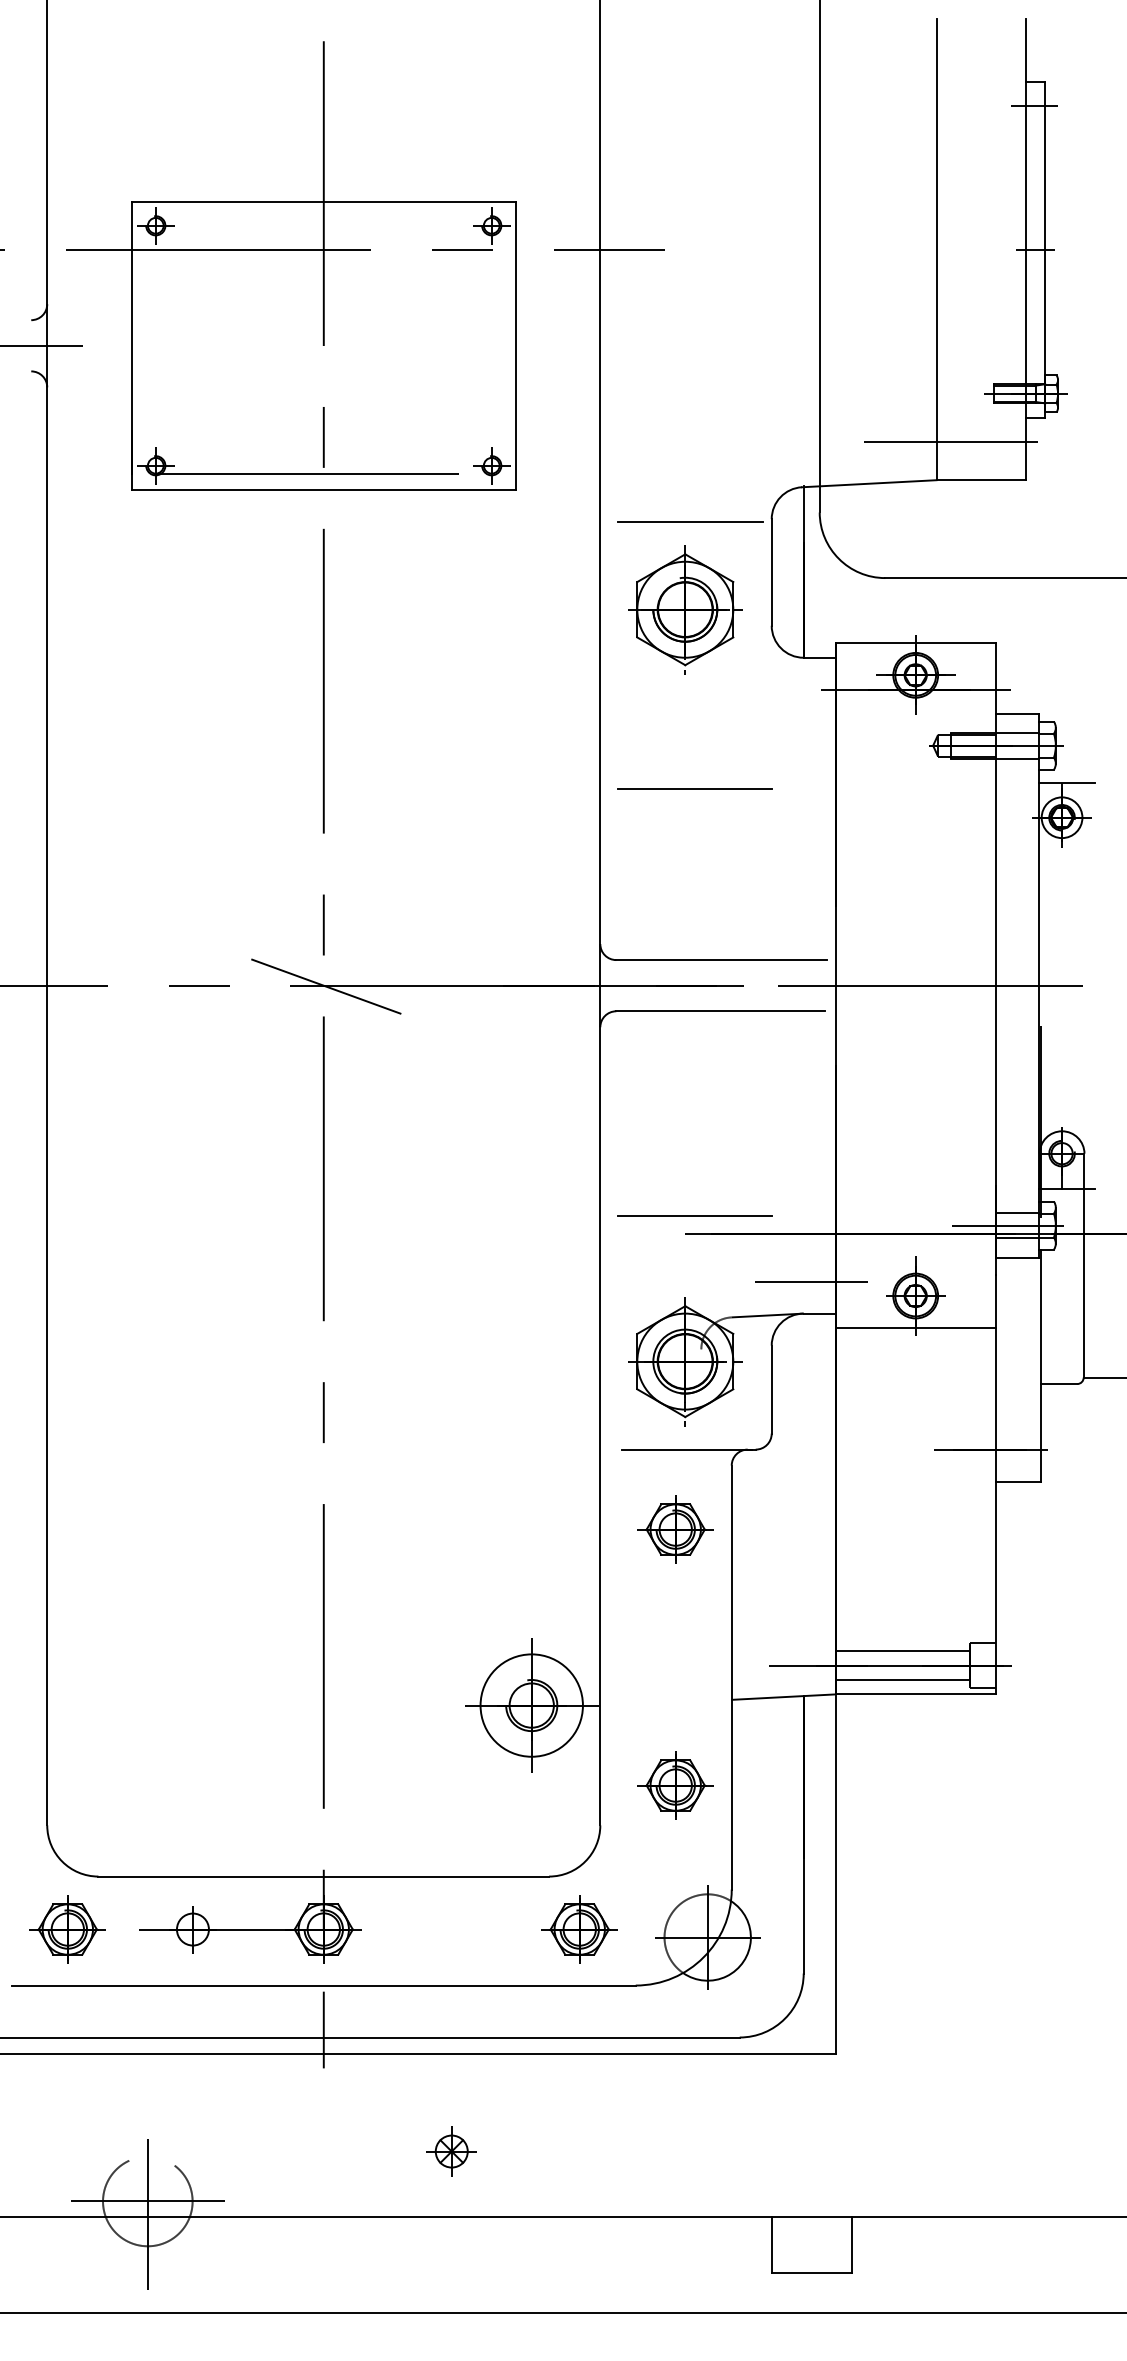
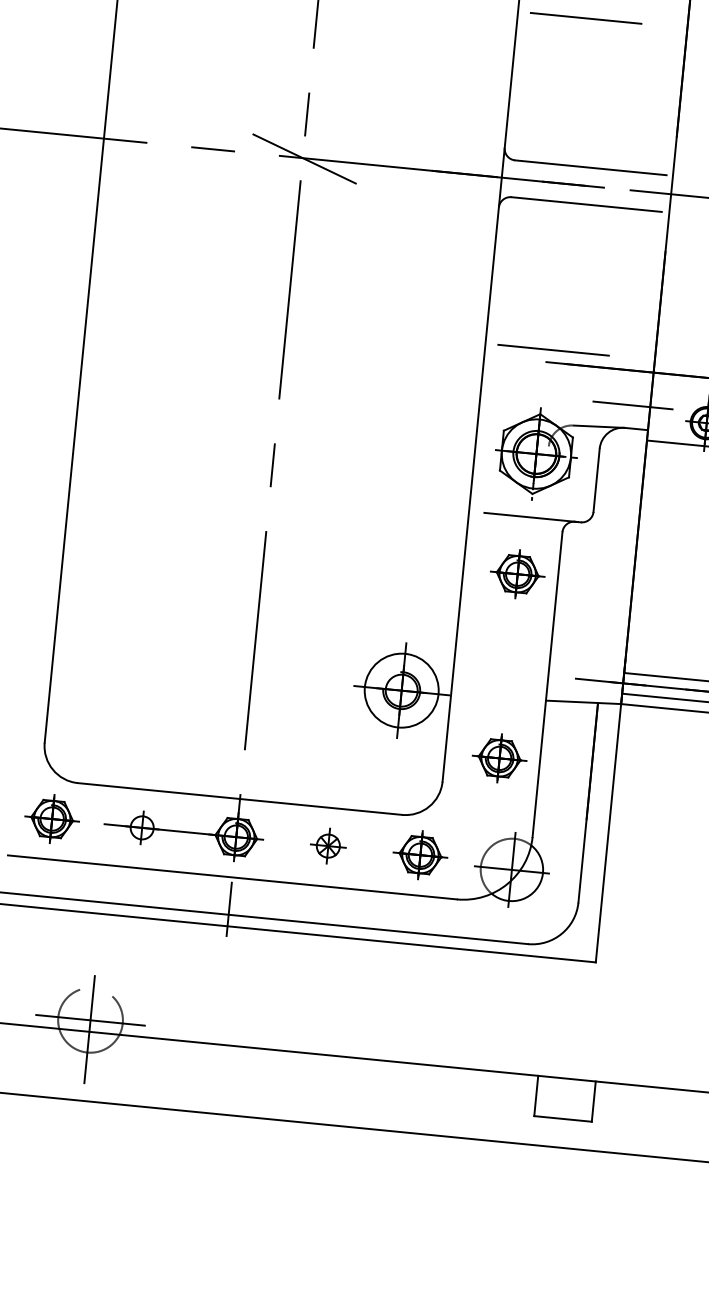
line: (694, 788) -> (585, 17), moved
part: (451, 2151) -> (328, 846), moved

